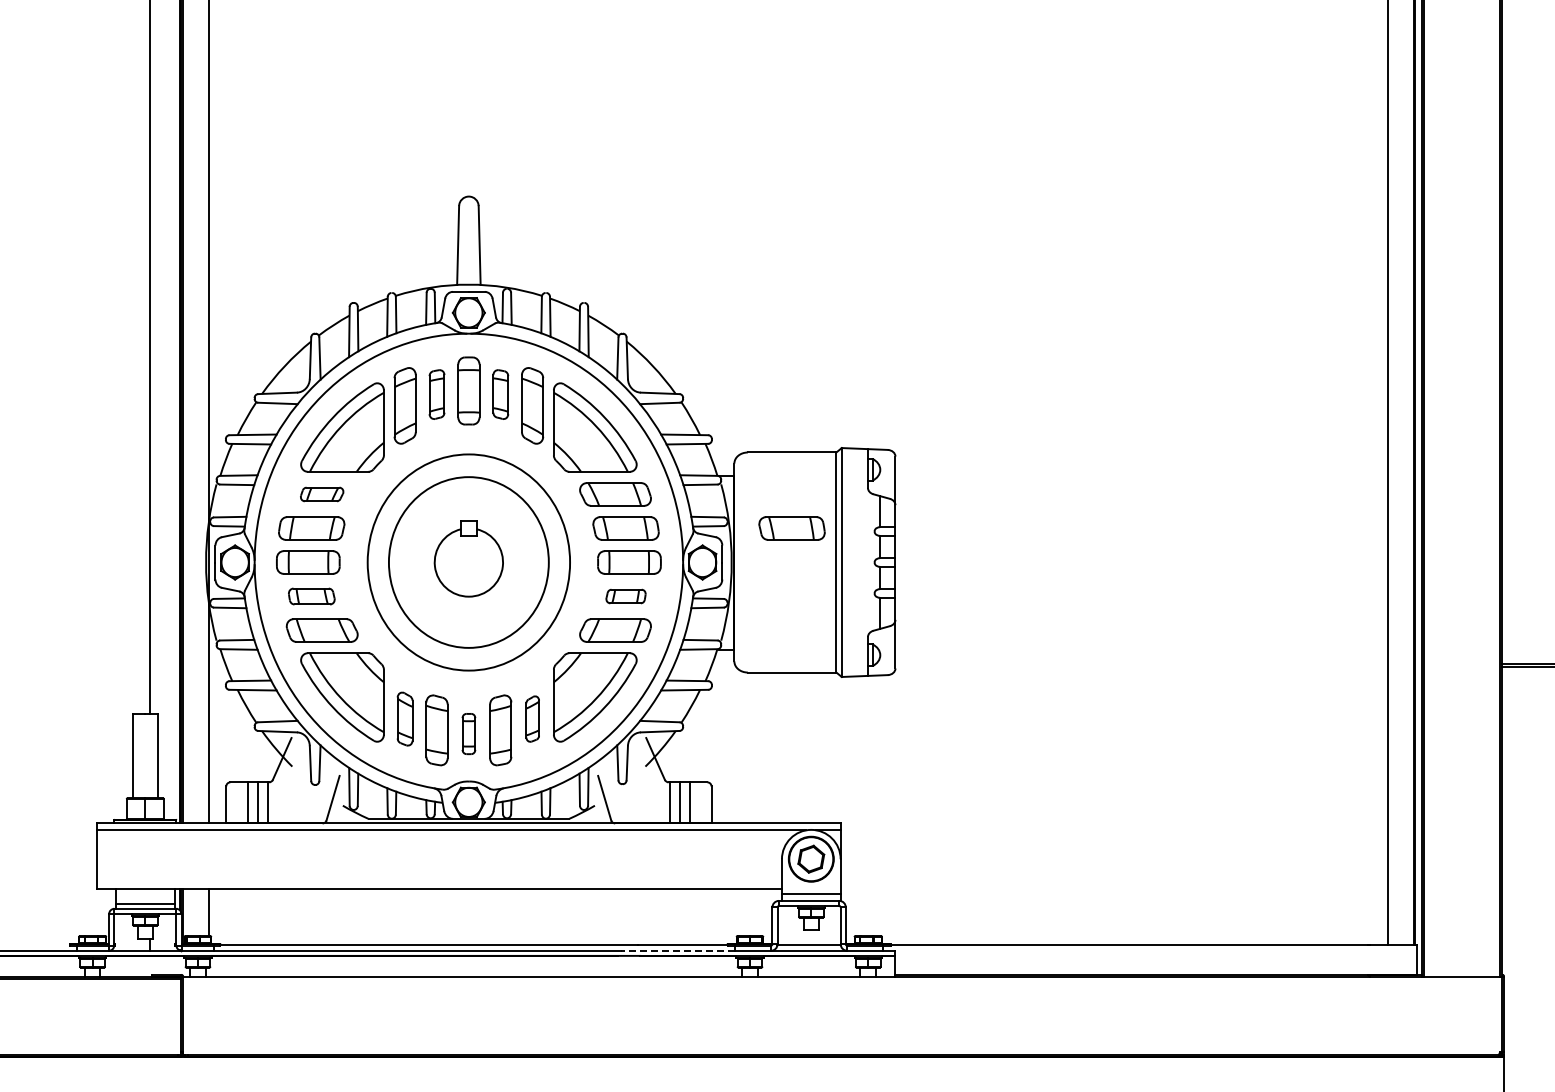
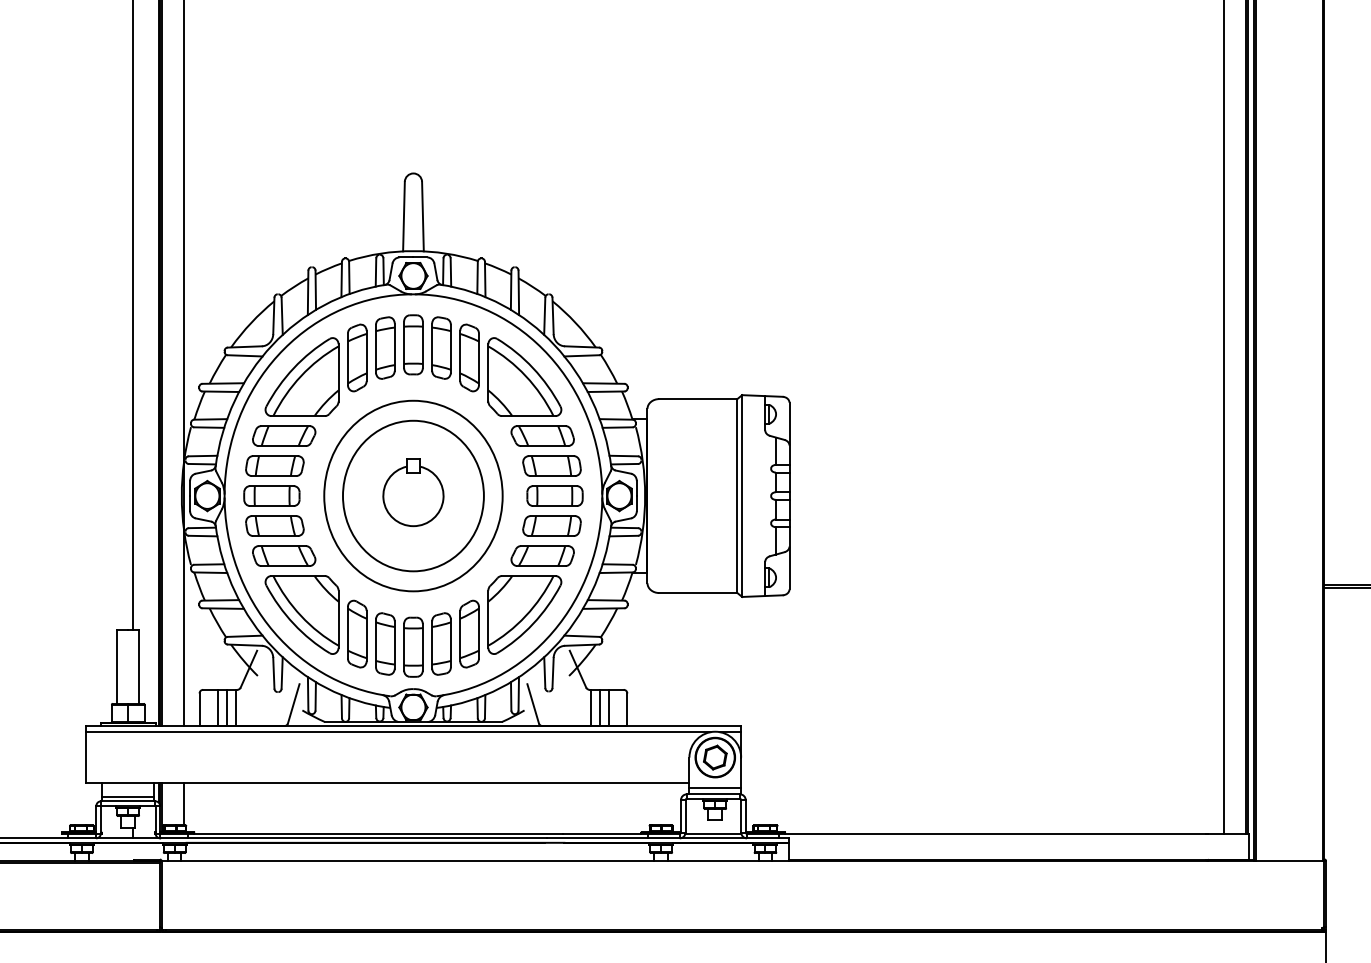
part: (436, 394) -> (384, 347), size x1.43
part: (500, 394) -> (441, 347), size x1.43
part: (321, 494) -> (283, 436), size x1.67
part: (791, 528) -> (697, 466), removed
part: (311, 596) -> (274, 526), size x1.43
part: (625, 596) -> (551, 526), size x1.67
part: (404, 718) -> (356, 633), size x1.43
part: (532, 718) -> (469, 633), size x1.67
part: (468, 733) -> (413, 646), size x1.67
line: (677, 950) -> (597, 838), dashed -> solid

